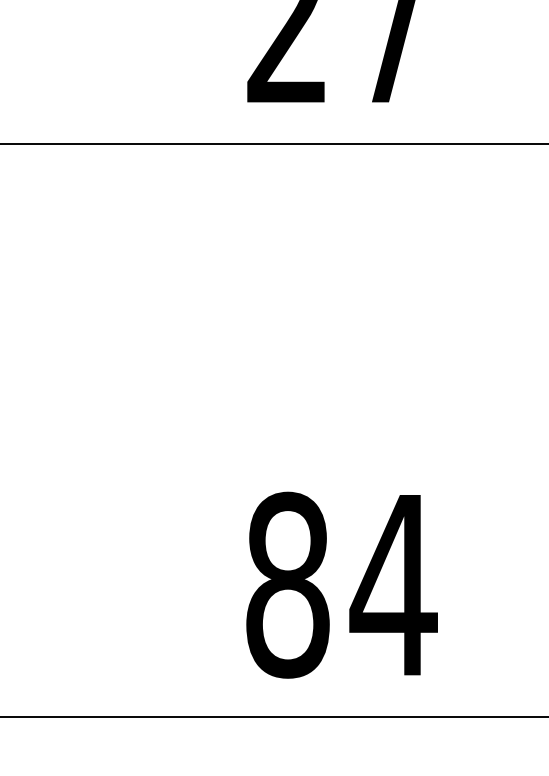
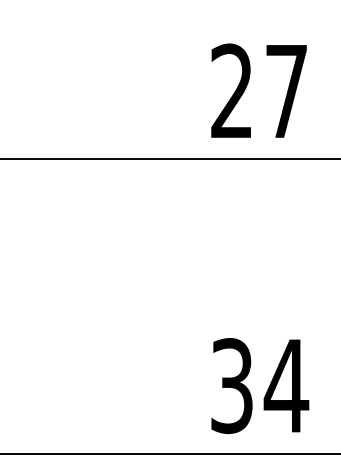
text: (286, 586) -> (231, 386), 84 -> 34

